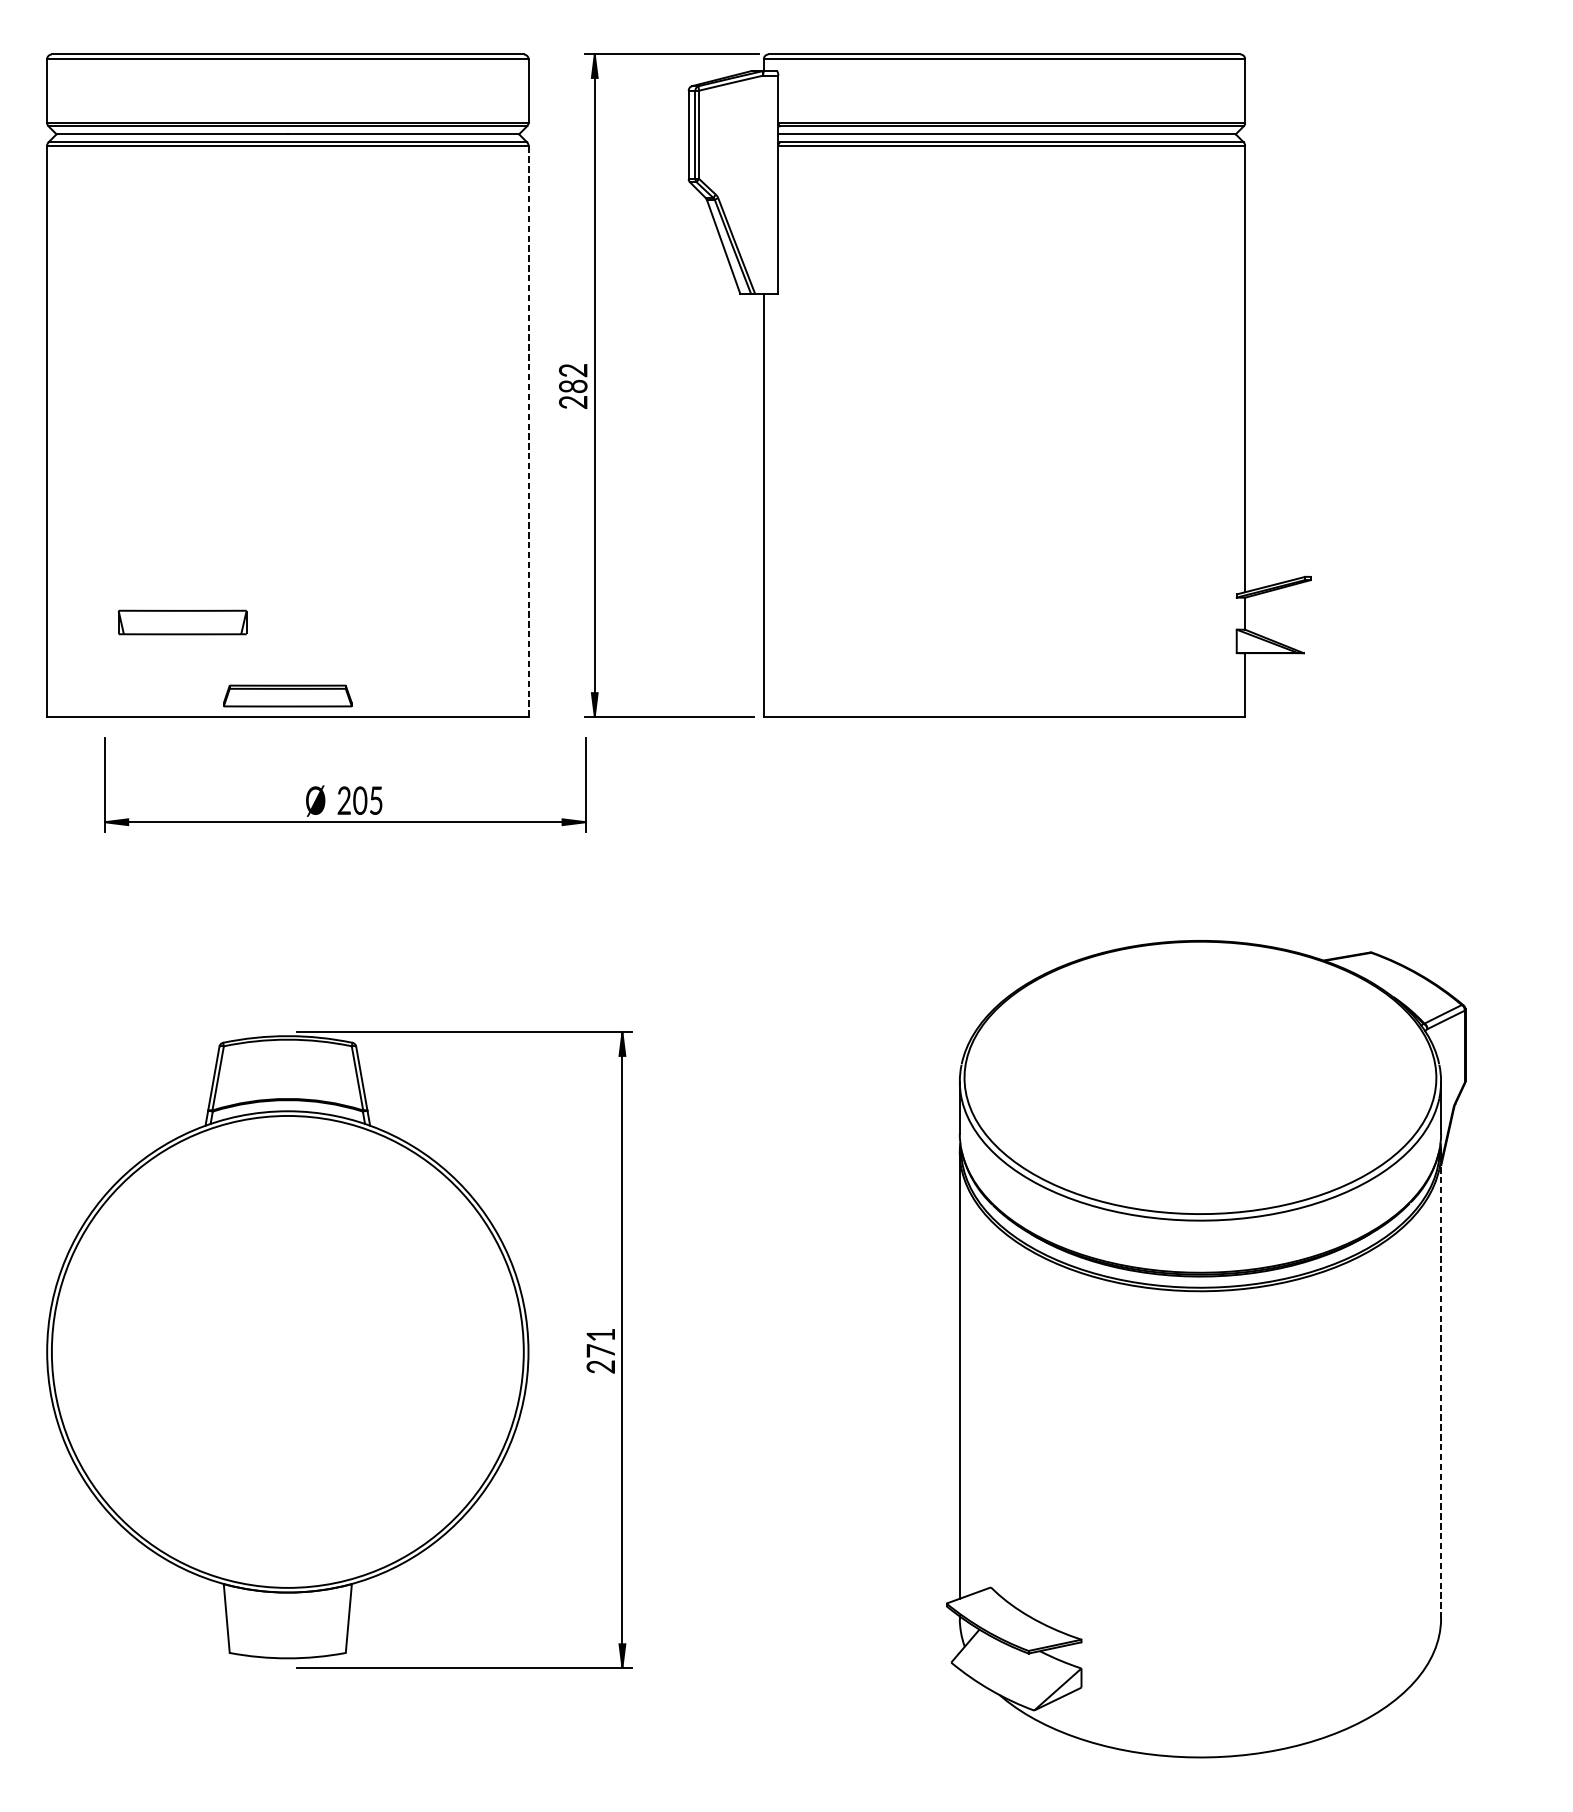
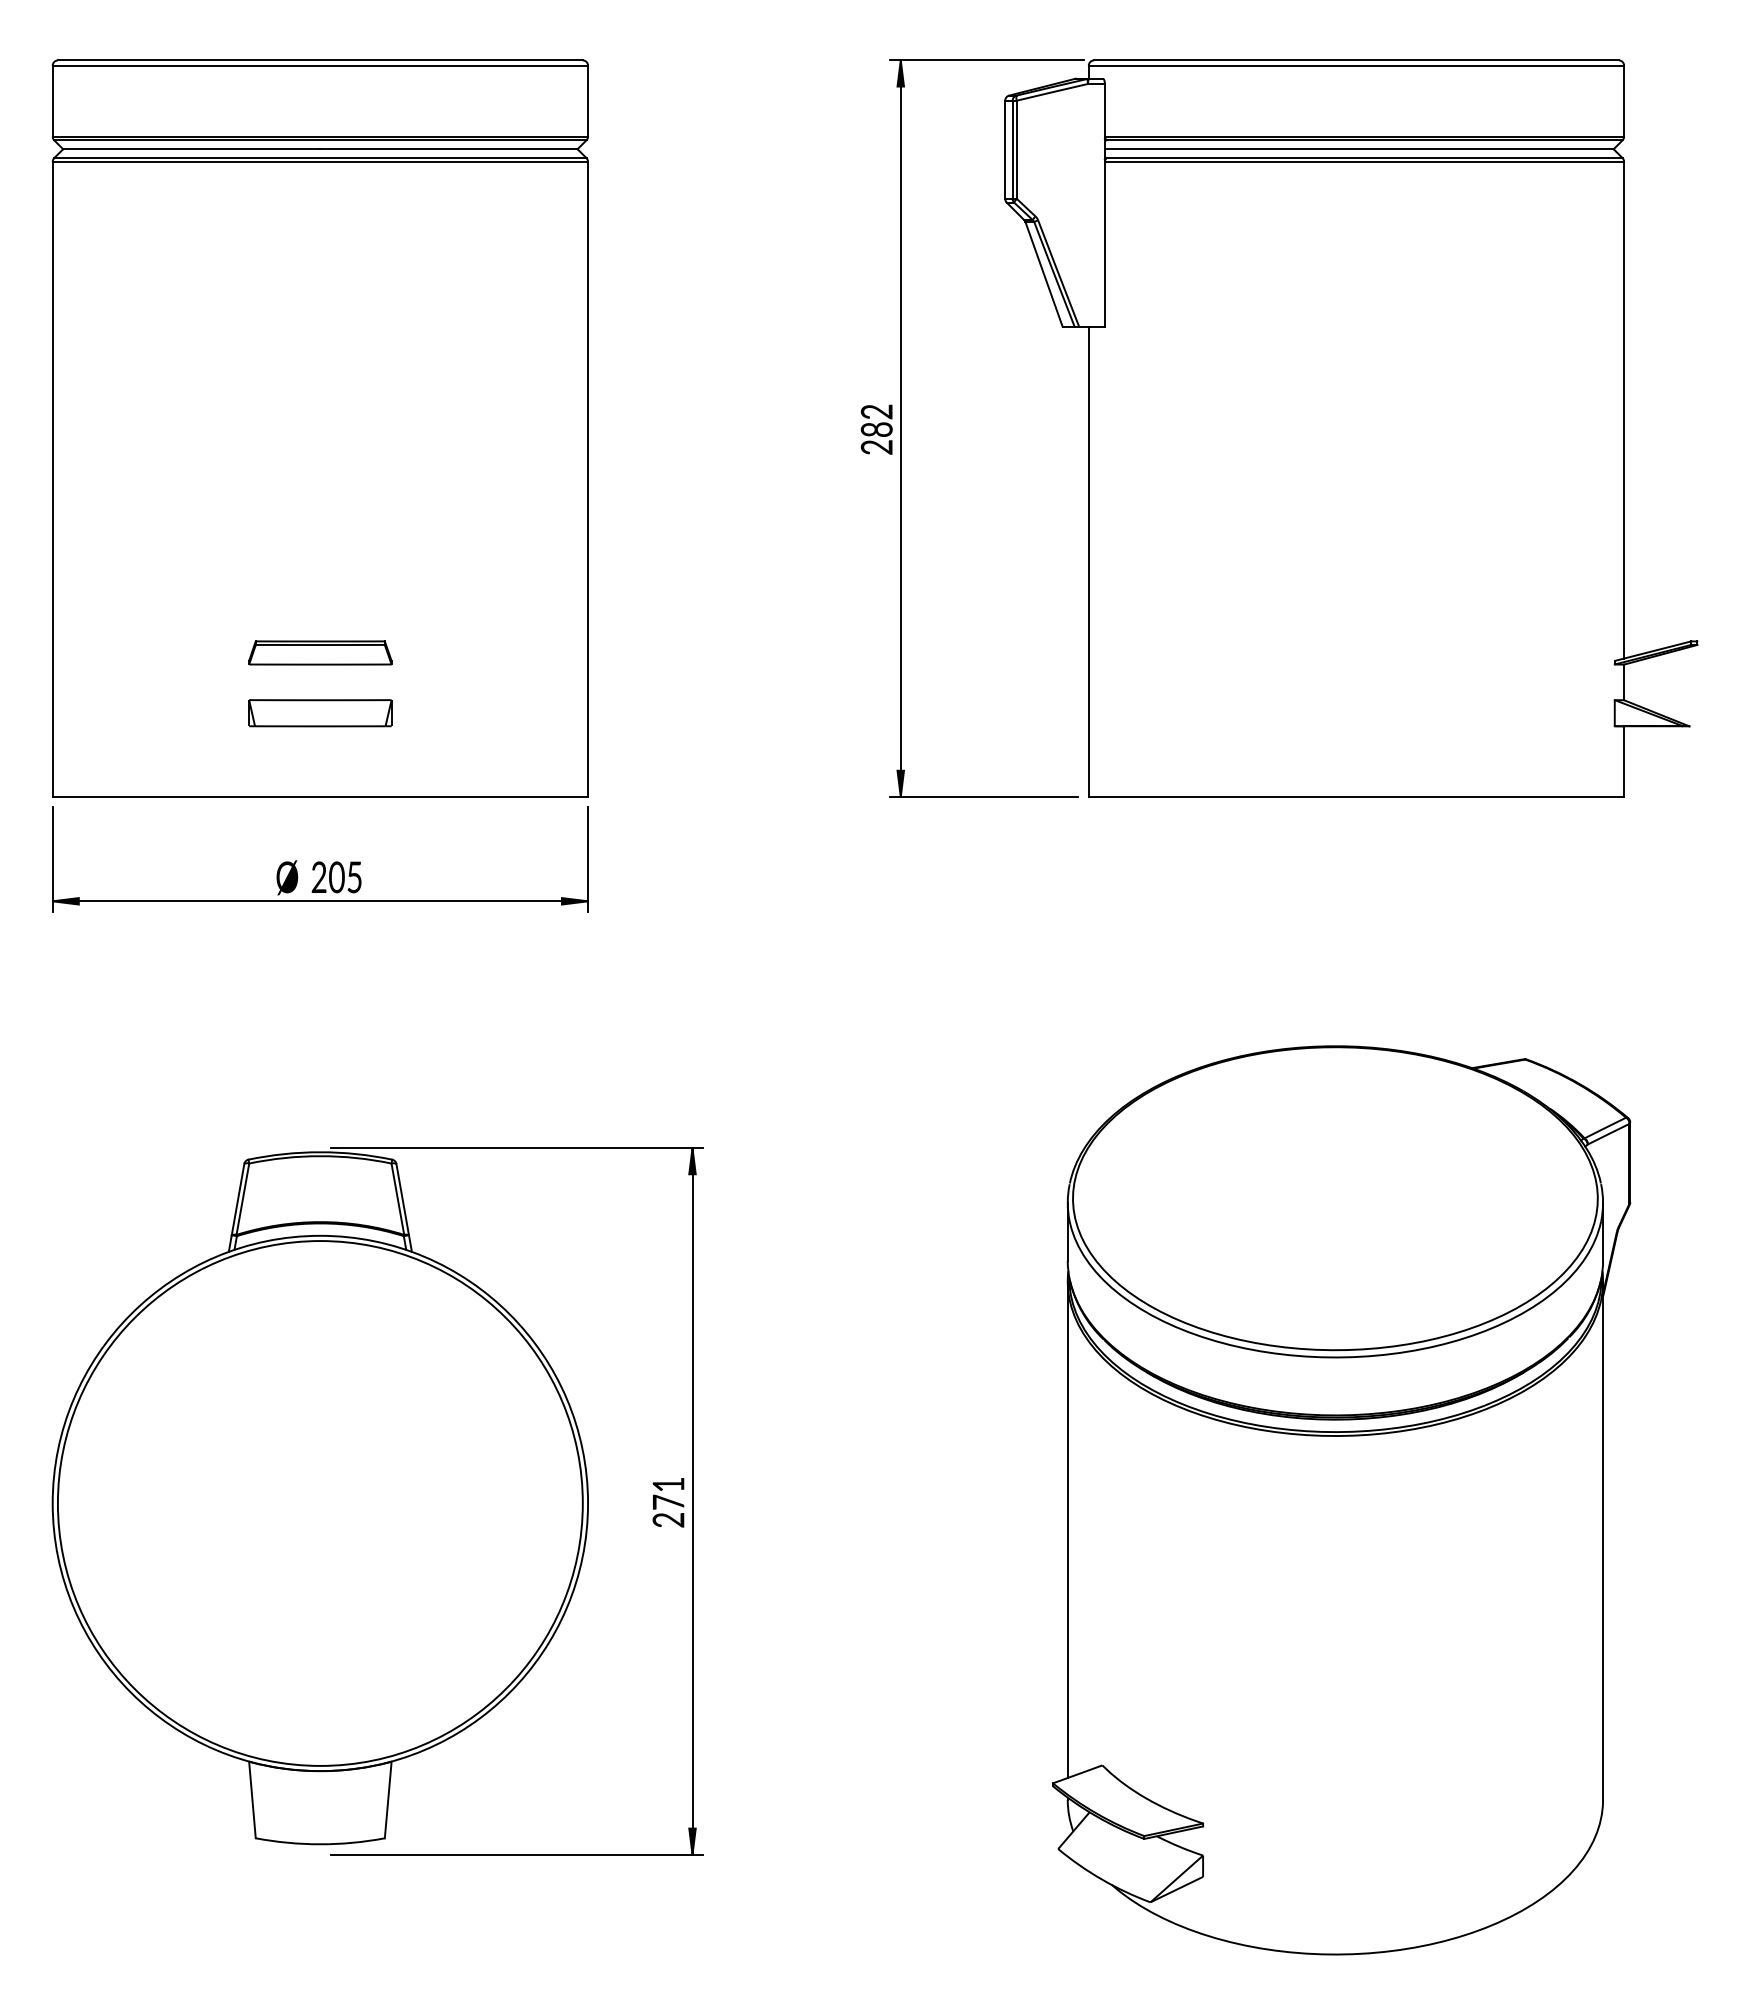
part: (935, 385) -> (1279, 428), moved
line: (528, 431) -> (588, 479), dashed -> solid
part: (182, 622) -> (320, 713), moved
part: (287, 695) -> (320, 652), moved
part: (345, 784) -> (320, 859), moved
line: (1441, 1385) -> (1603, 1540), dashed -> solid

